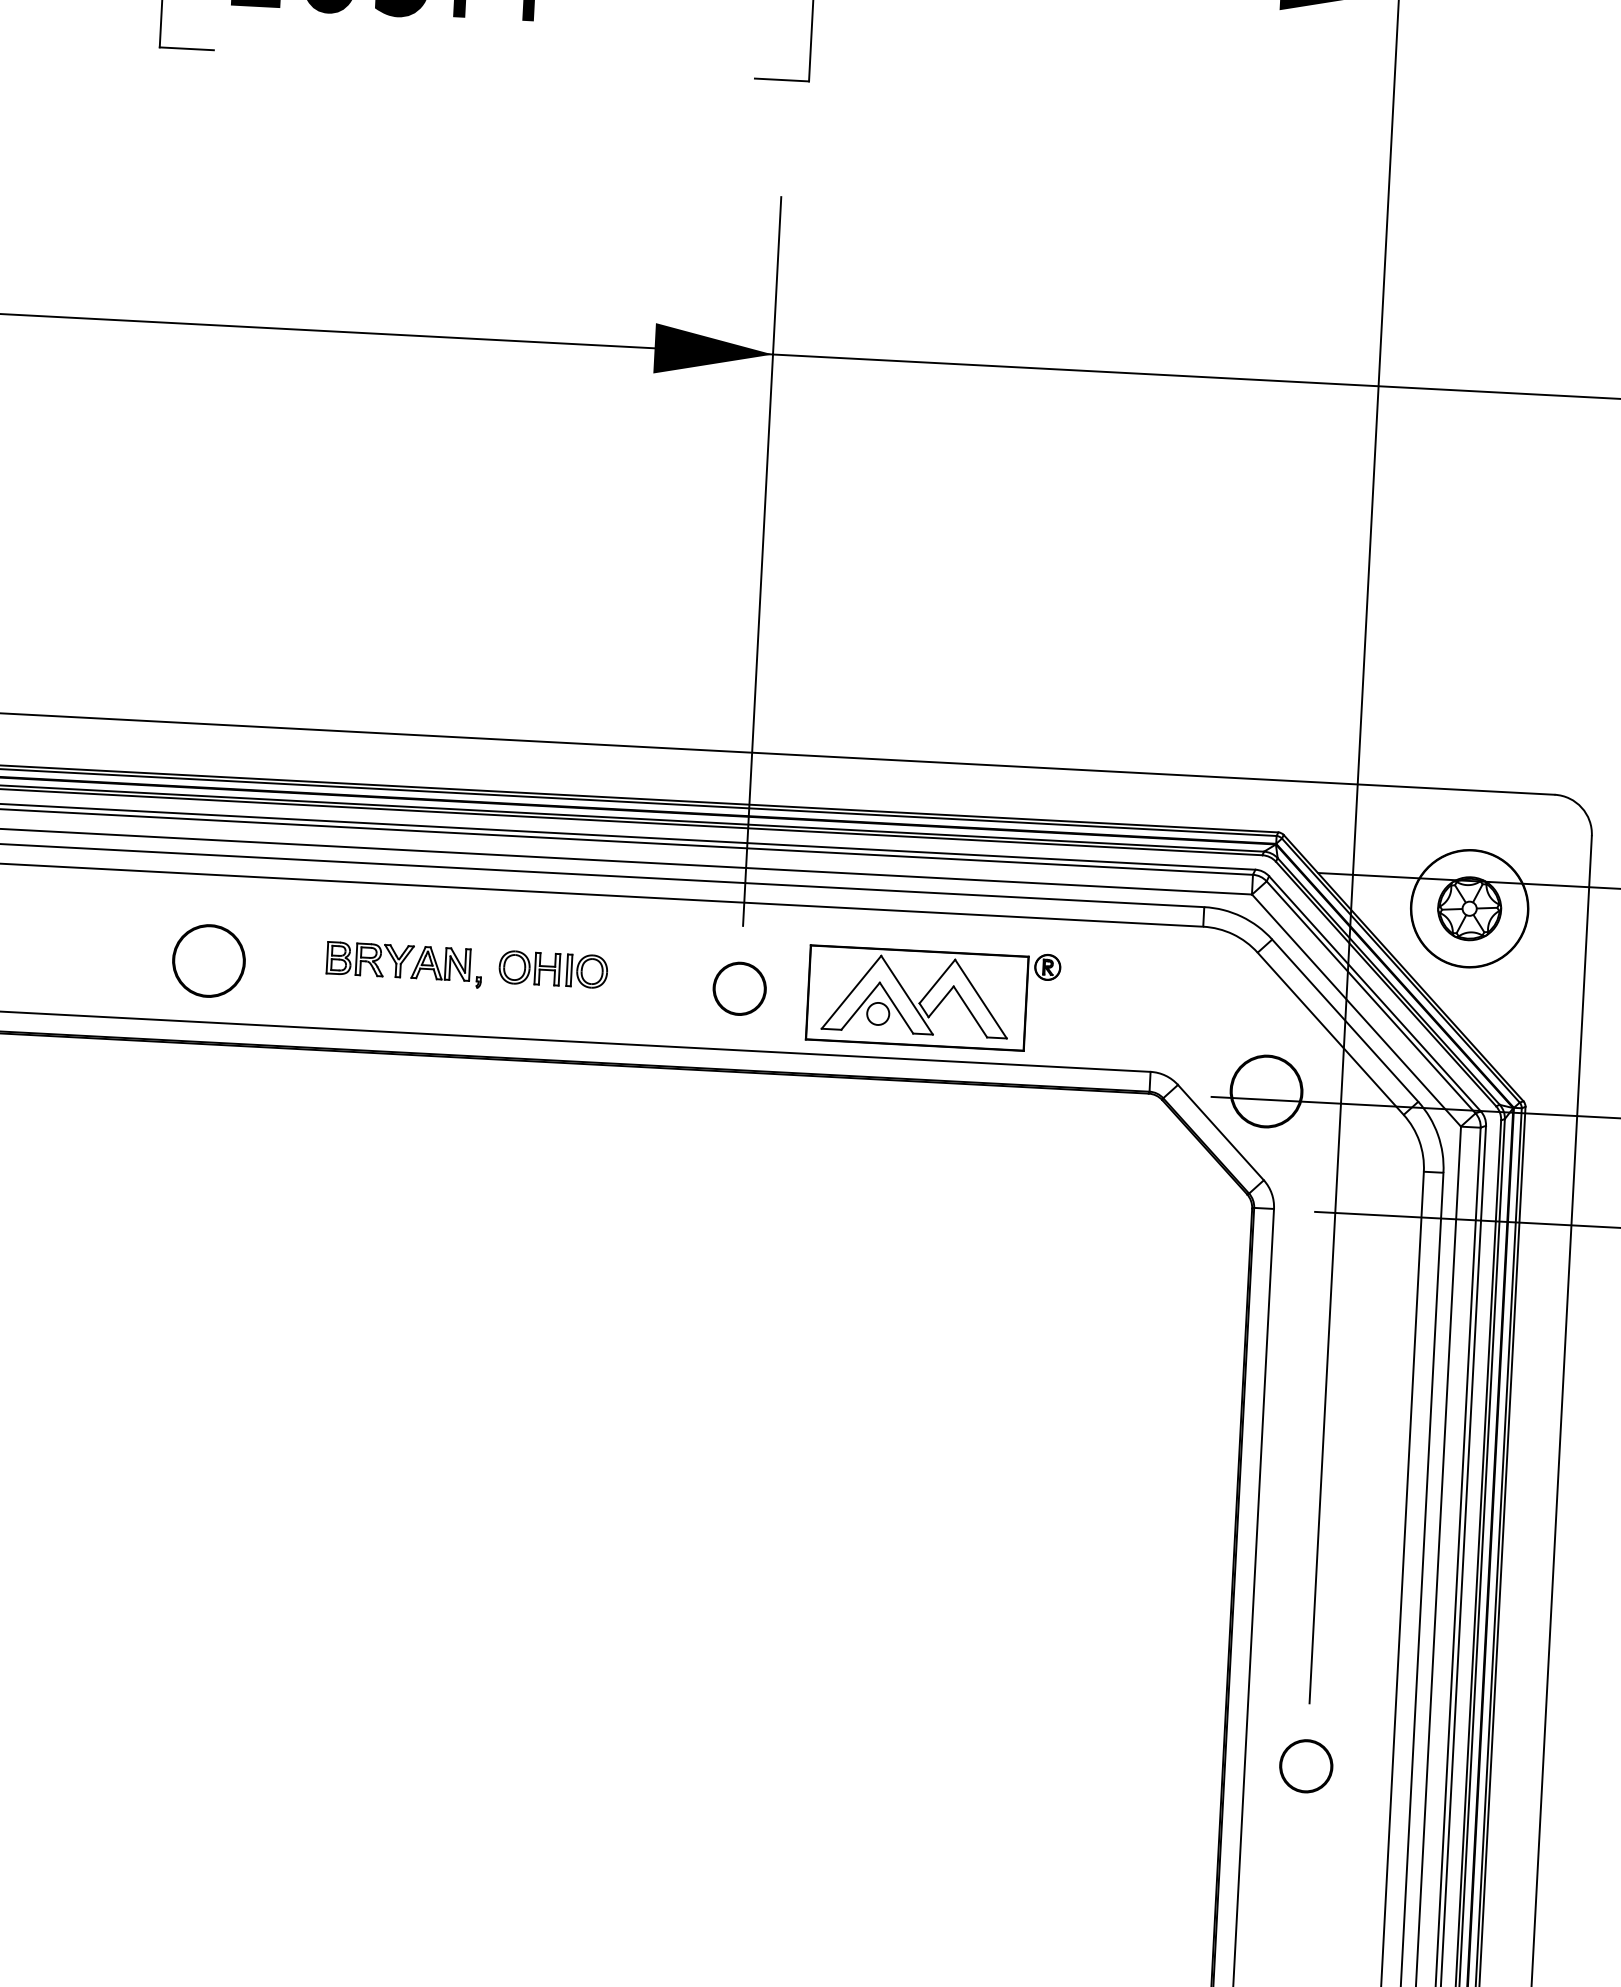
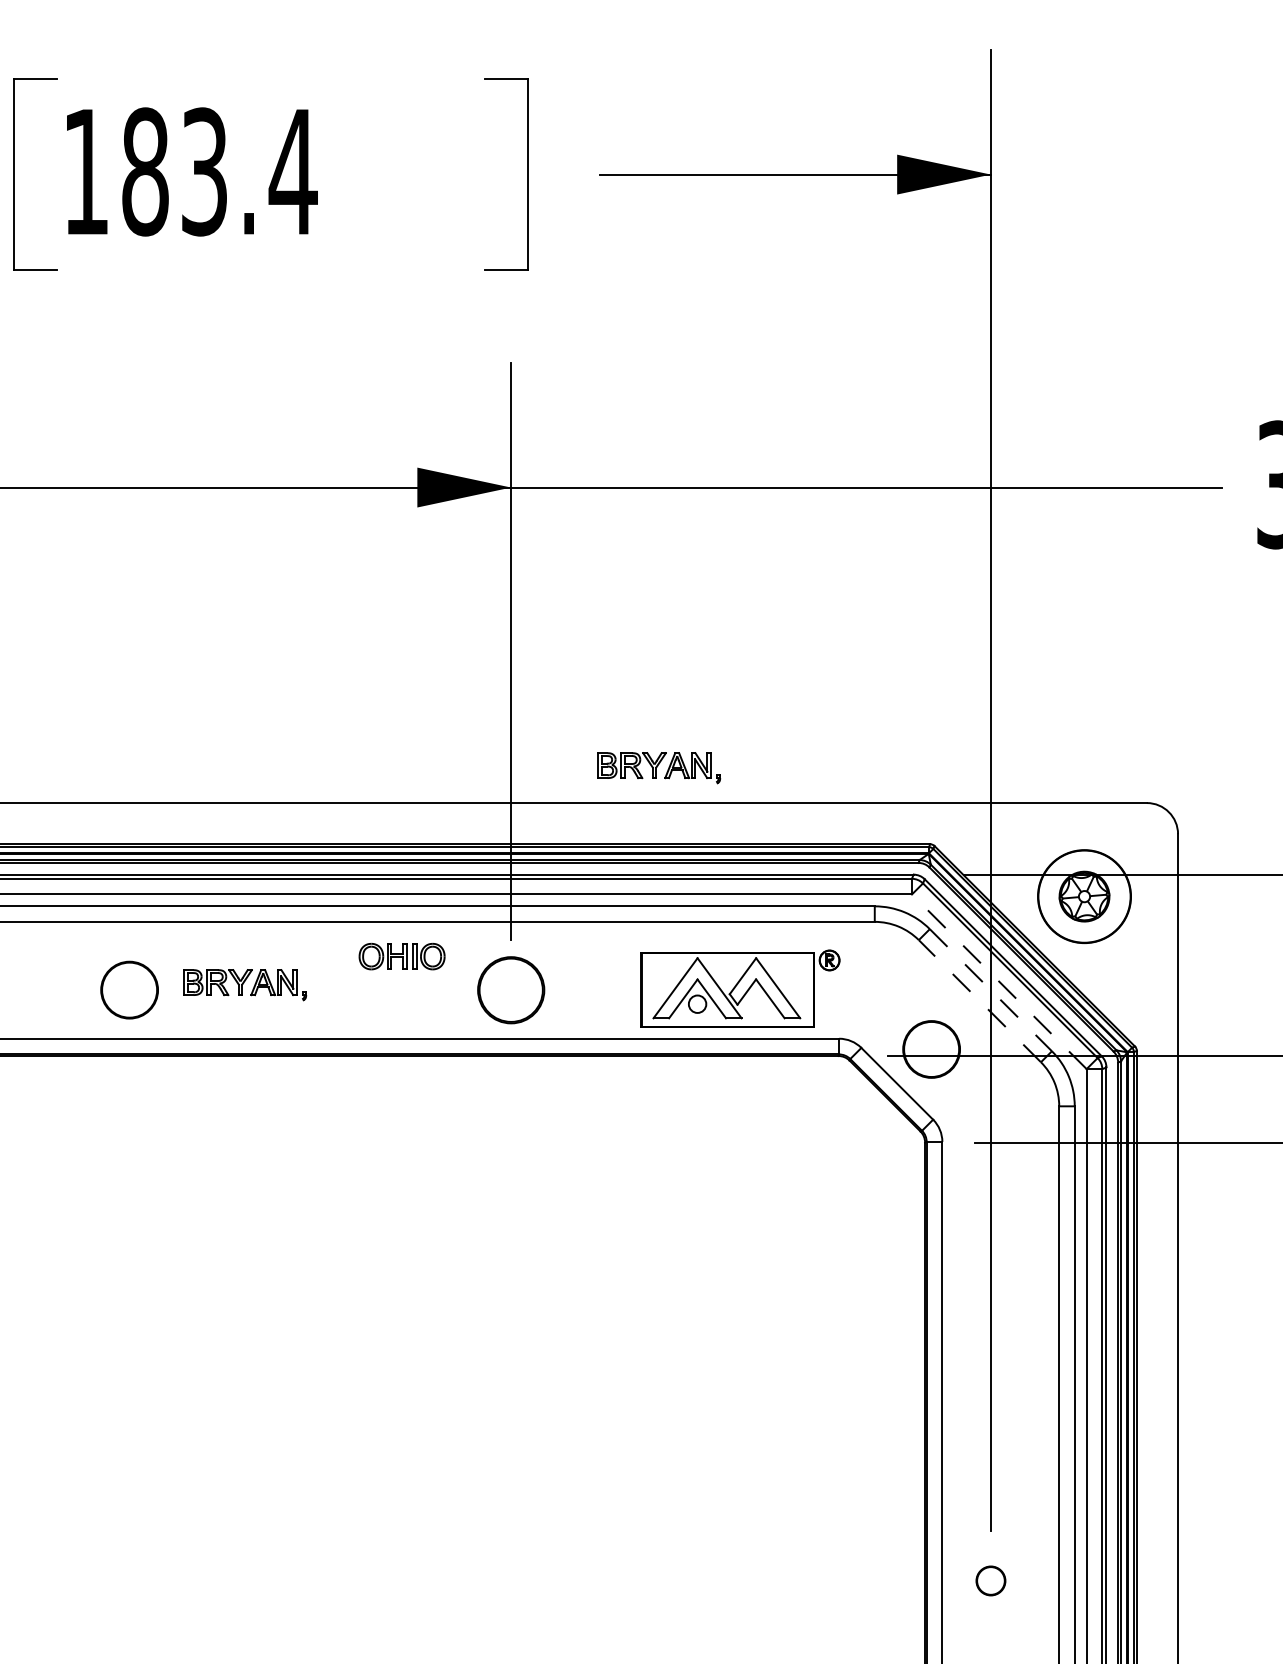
part: (941, 718) -> (659, 768), added
part: (208, 960) -> (129, 989), moved
part: (552, 969) -> (401, 956), moved
circle: (739, 987) -> (510, 989), size x1.6
part: (933, 996) -> (740, 988), moved
line: (1356, 1010) -> (999, 981), solid -> dashed
line: (1346, 1021) -> (991, 990), solid -> dashed
line: (1330, 1032) -> (979, 1000), solid -> dashed
circle: (1305, 1765) -> (990, 1580), size x0.7

